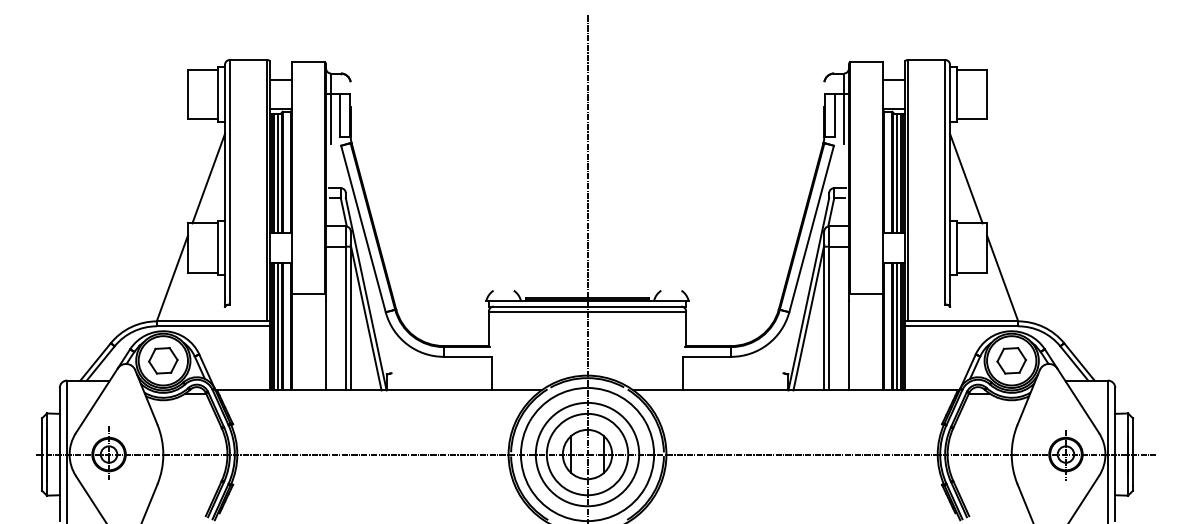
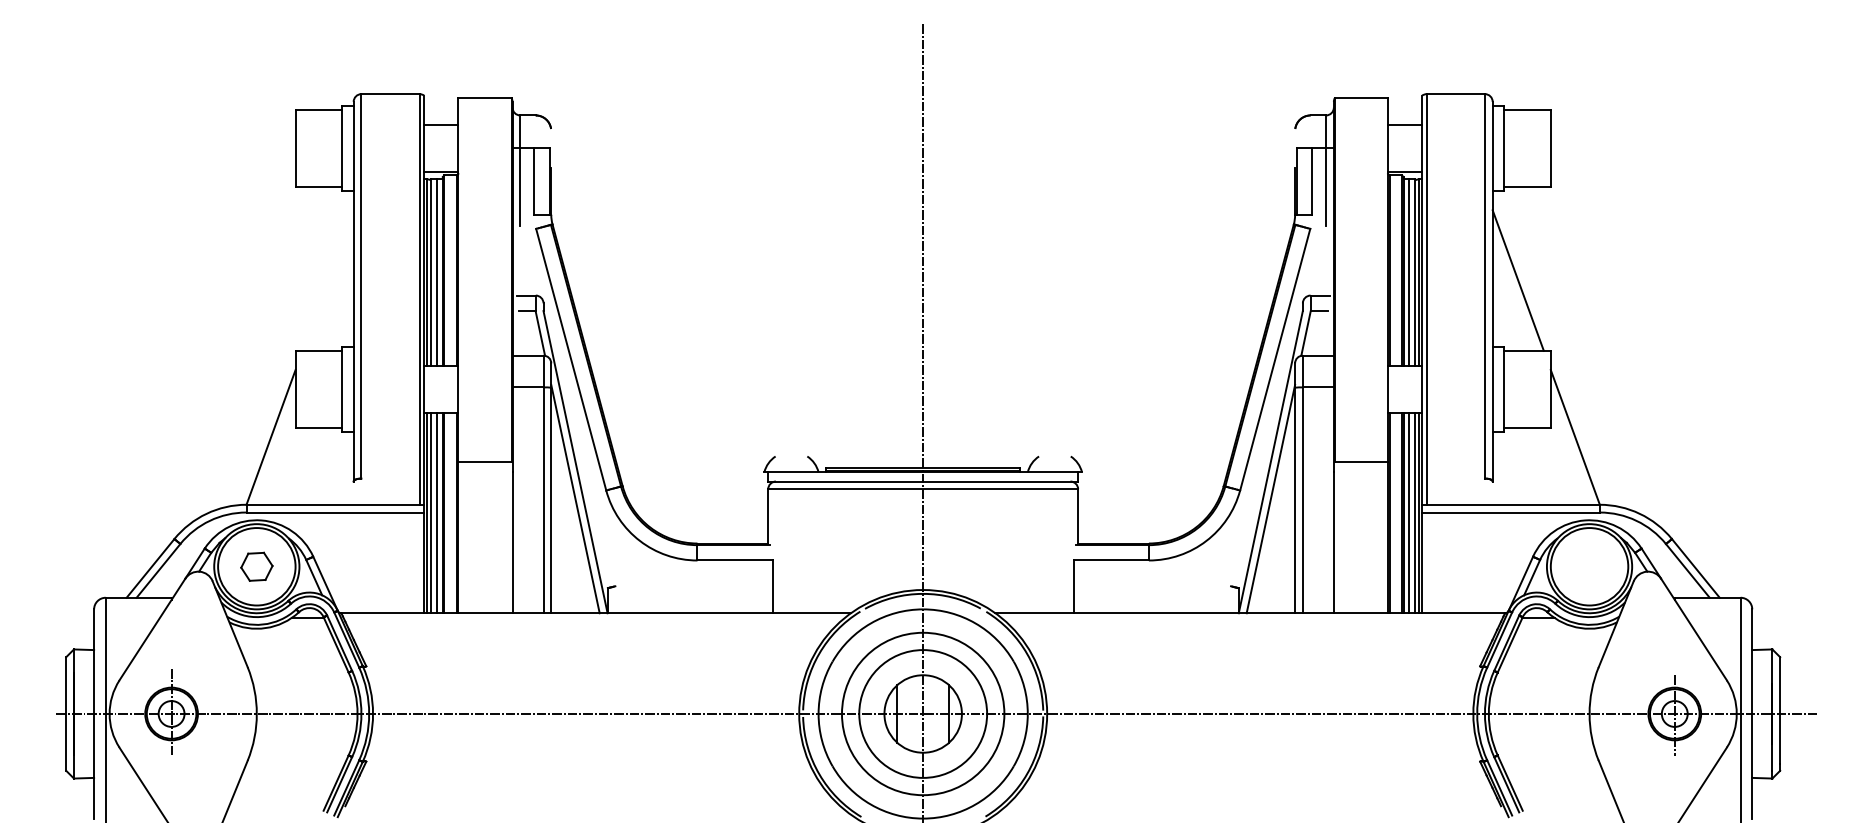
line: (208, 178) -> (327, 280), removed
part: (163, 360) -> (257, 566), size x0.7
part: (1011, 360) -> (1589, 566), removed

